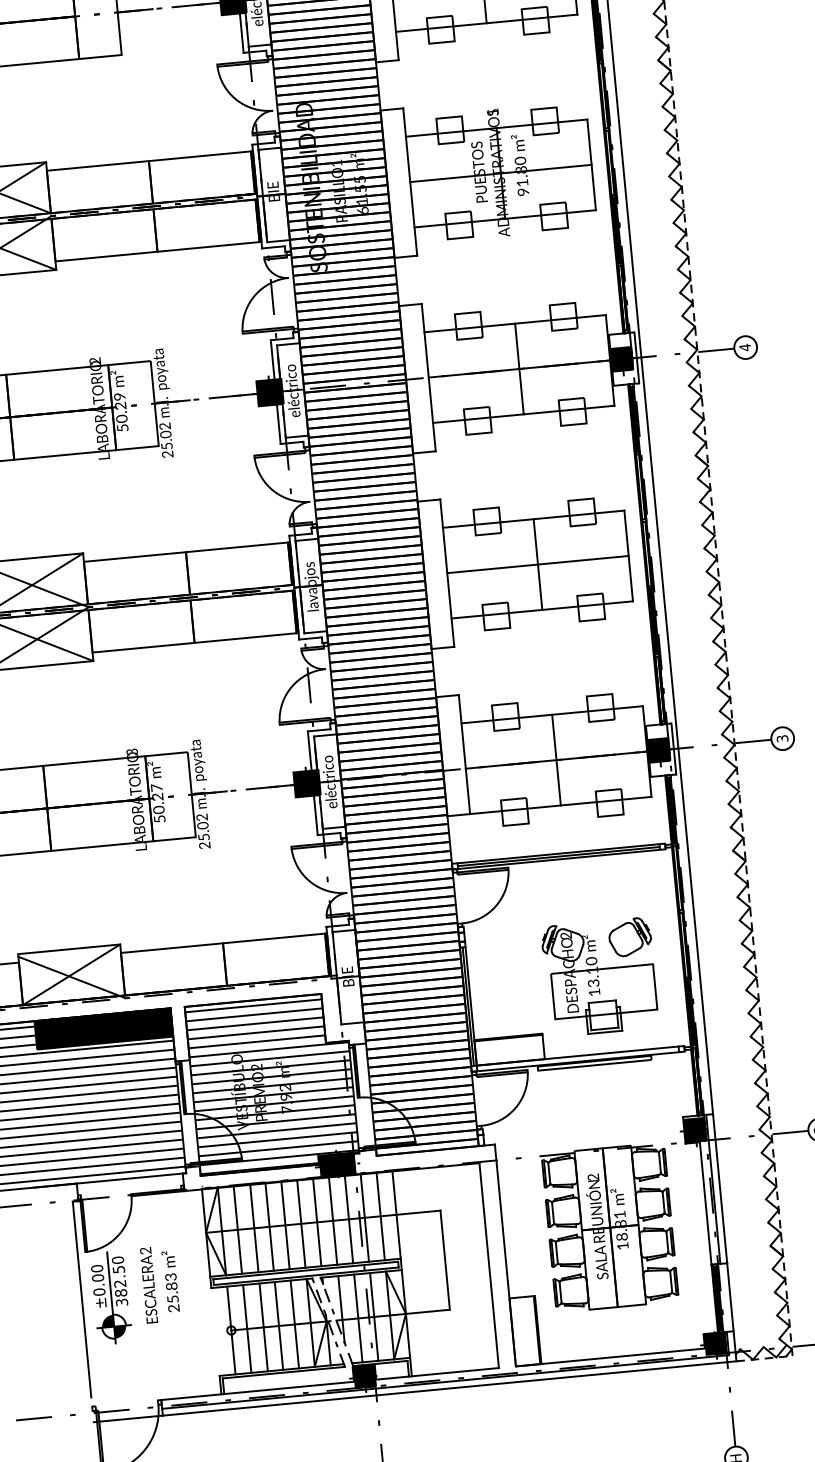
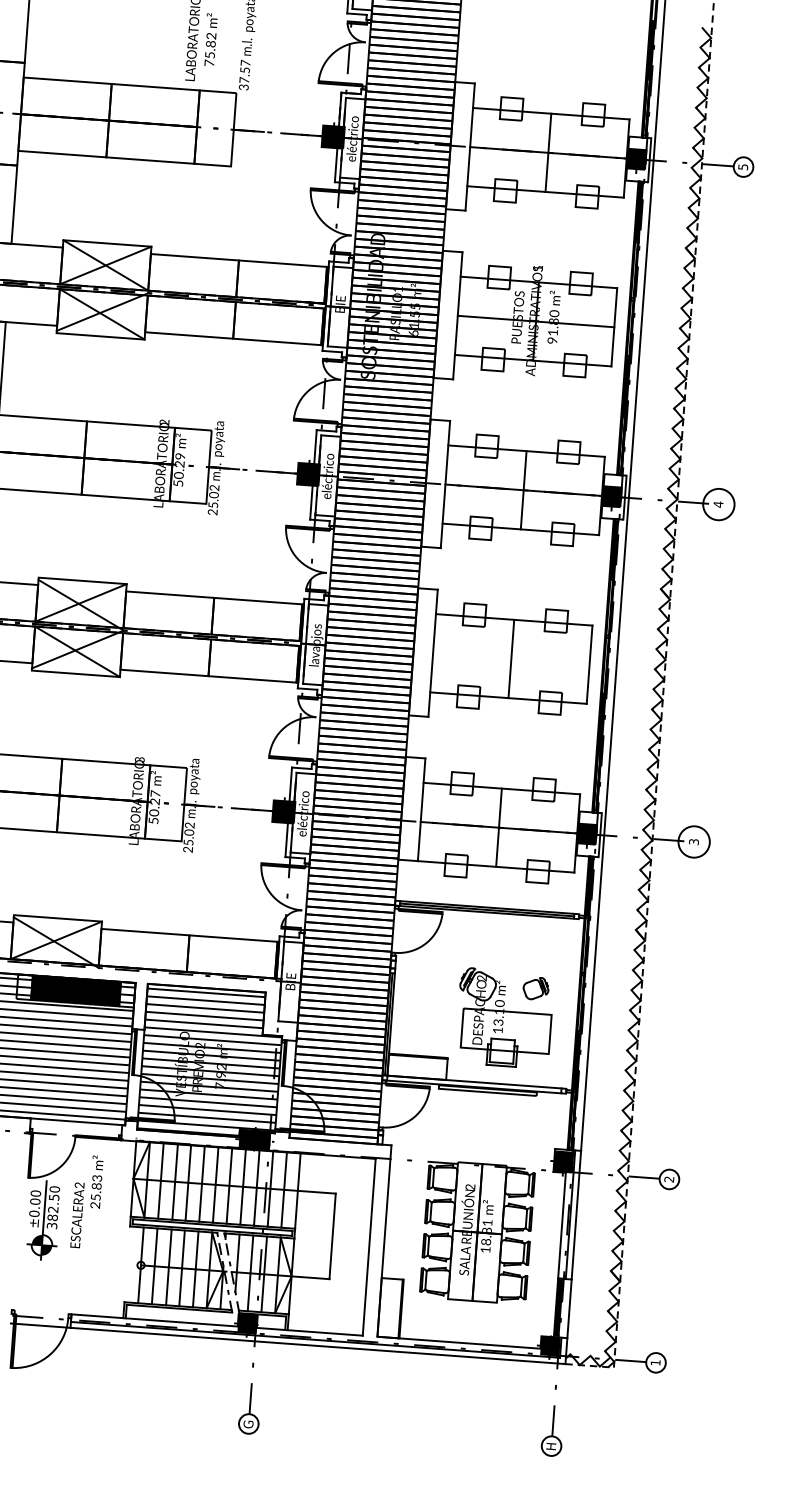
circle: (745, 347) -> (718, 504), size x1.6
line: (538, 563) -> (511, 658), removed
circle: (781, 738) -> (693, 841), size x1.6
part: (629, 937) -> (535, 988), size x0.7
fill: (163, 1023) -> (127, 994), removed
fill: (44, 1033) -> (24, 986), removed
text: (170, 1280) -> (96, 1181), moved
line: (81, 1299) -> (18, 1217), removed

